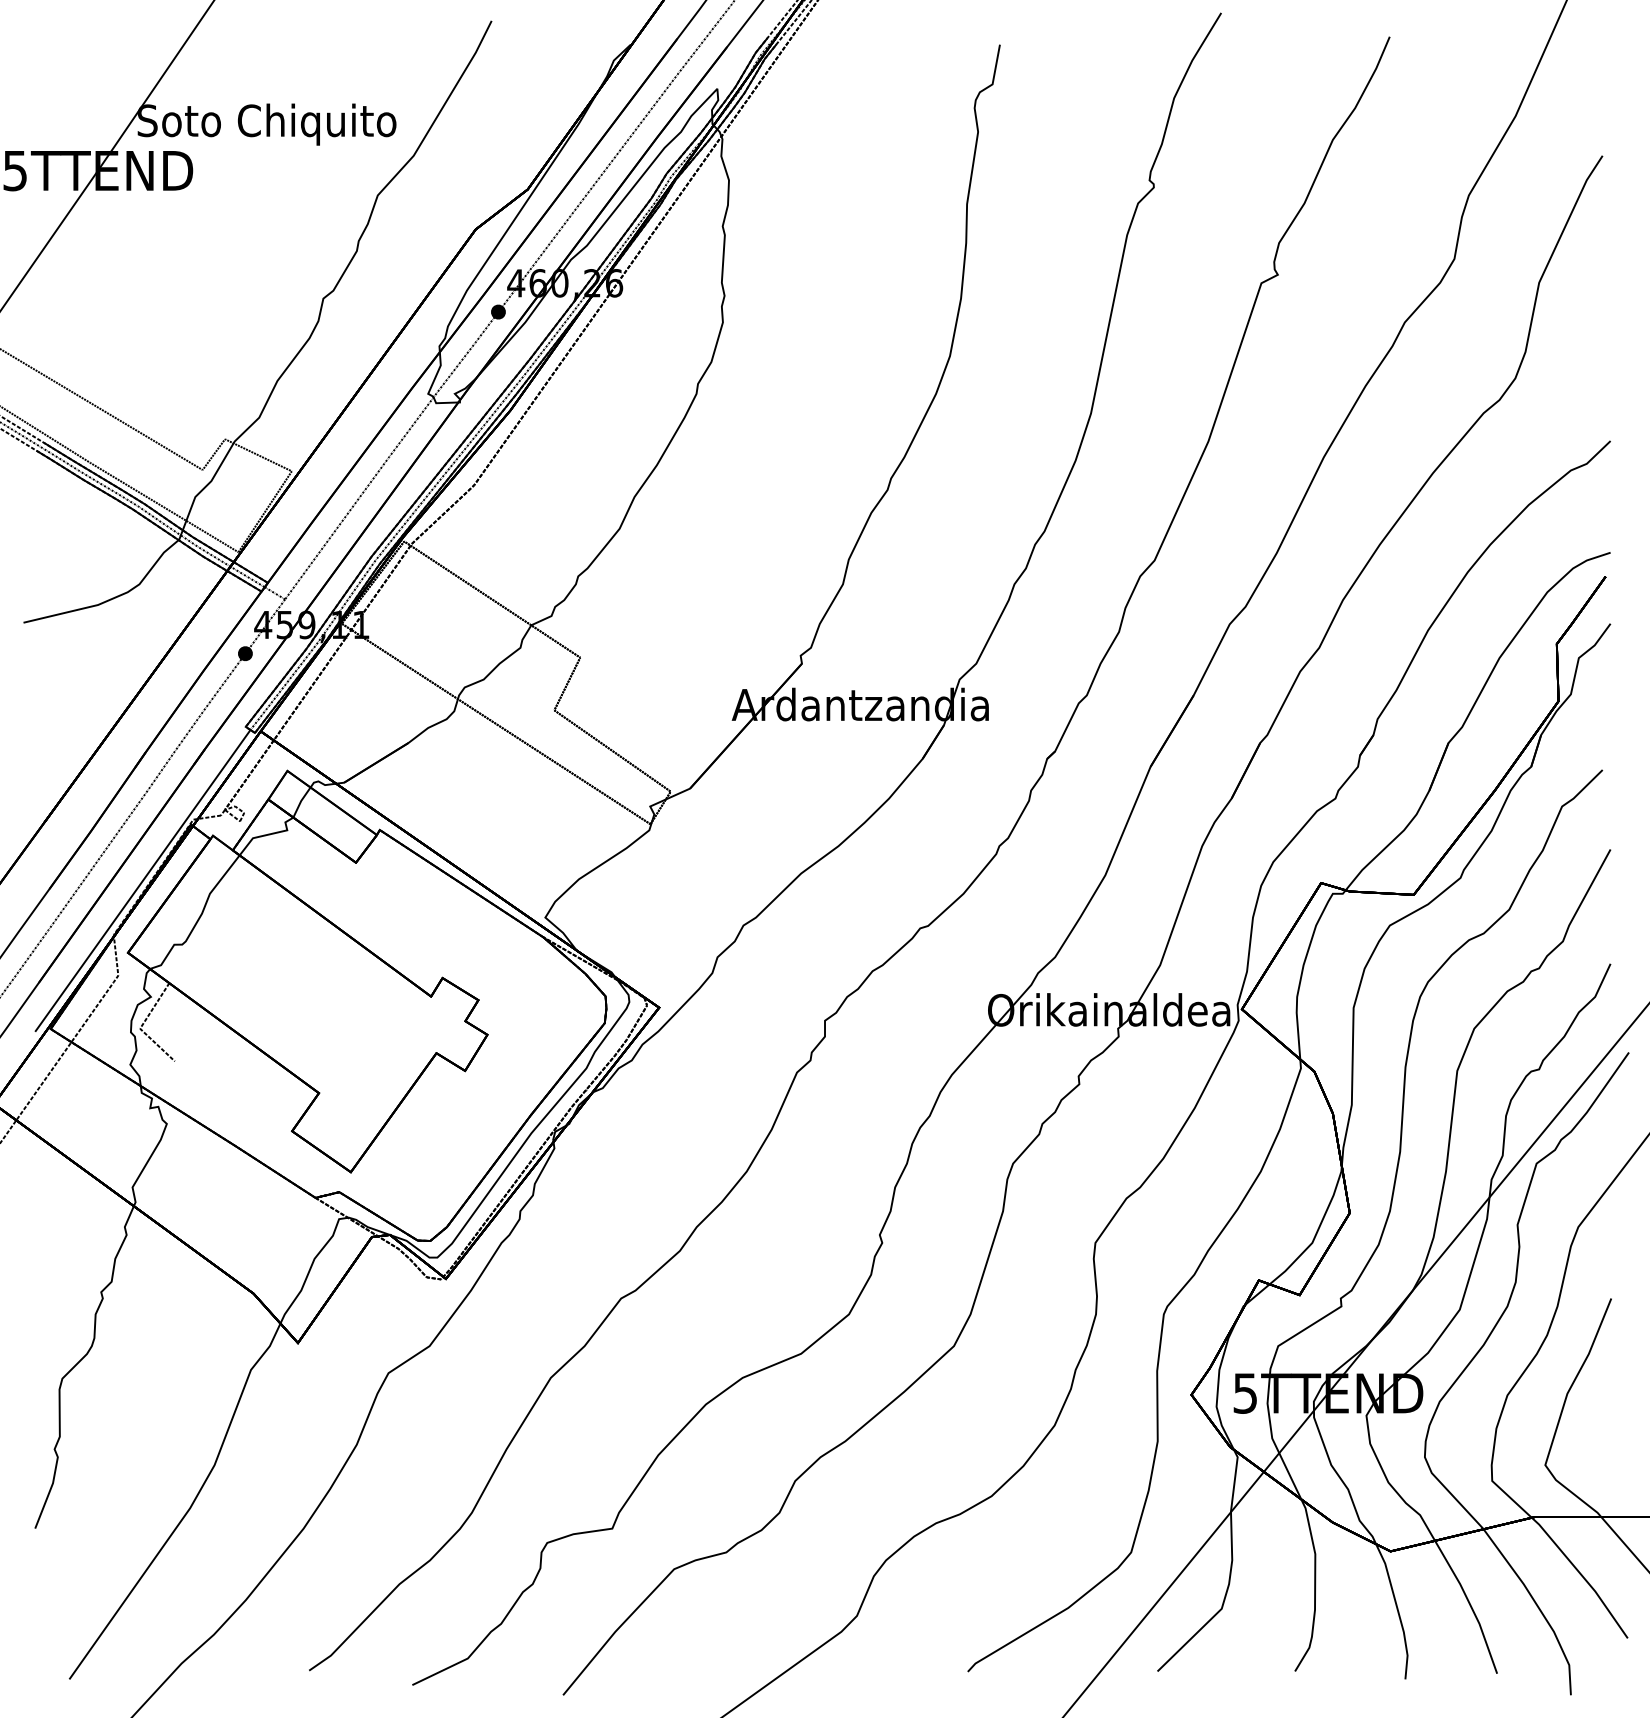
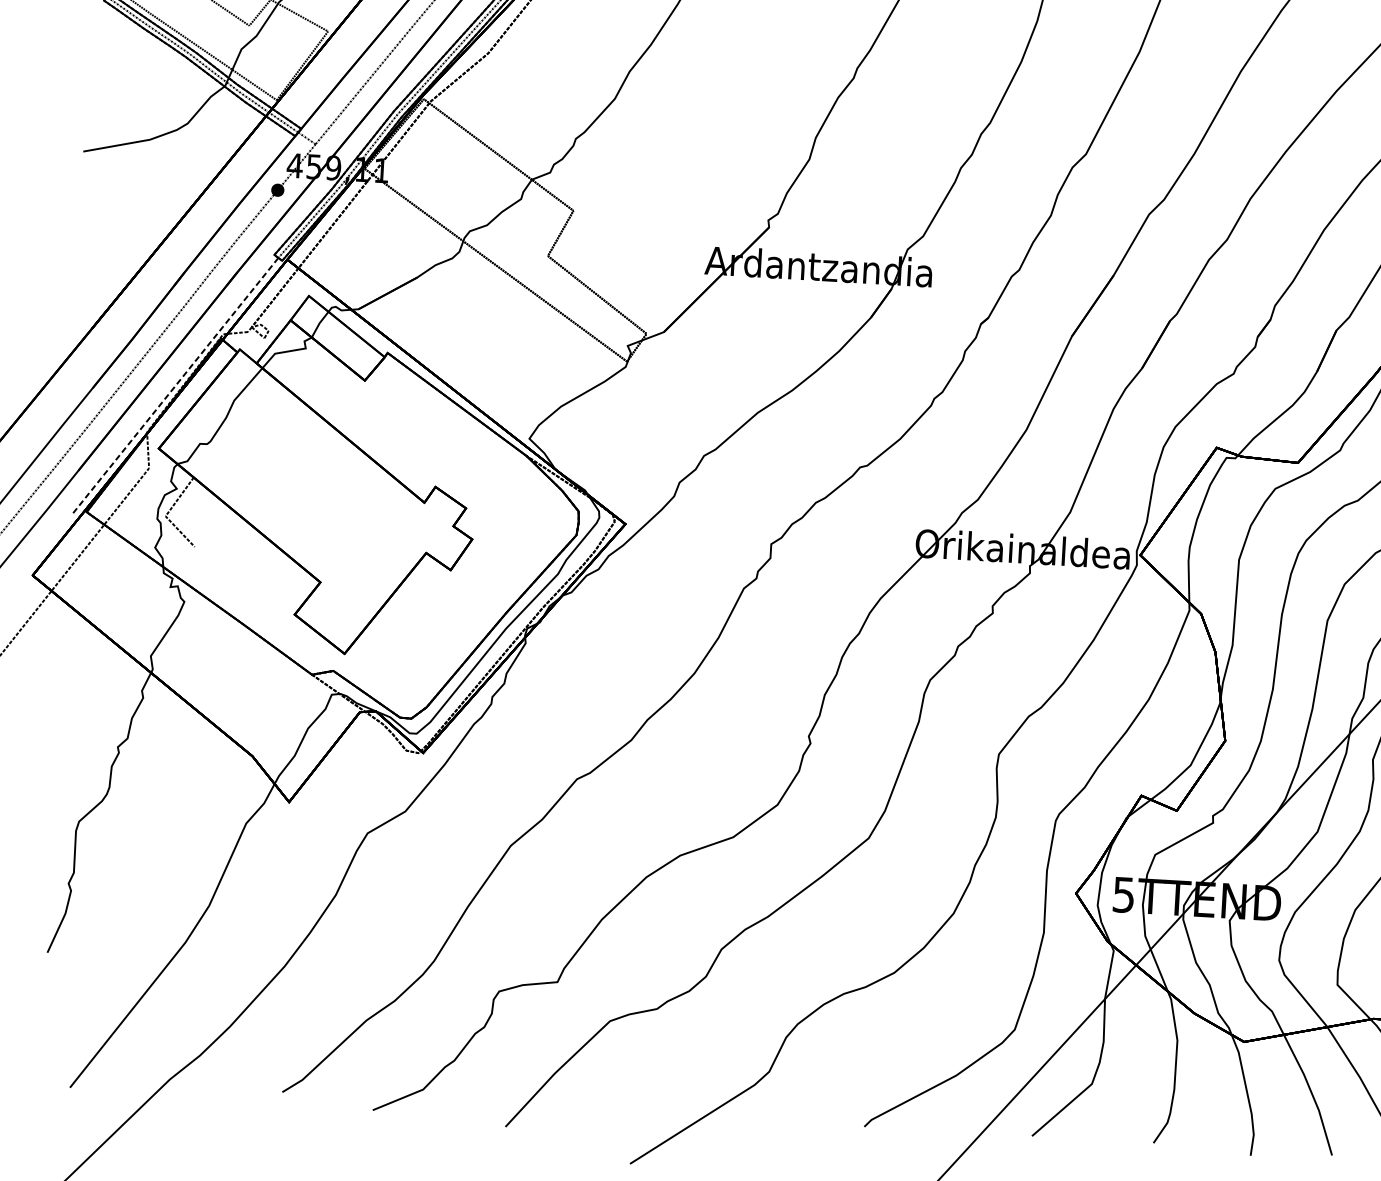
line: (142, 881) -> (175, 386), solid -> dashed

